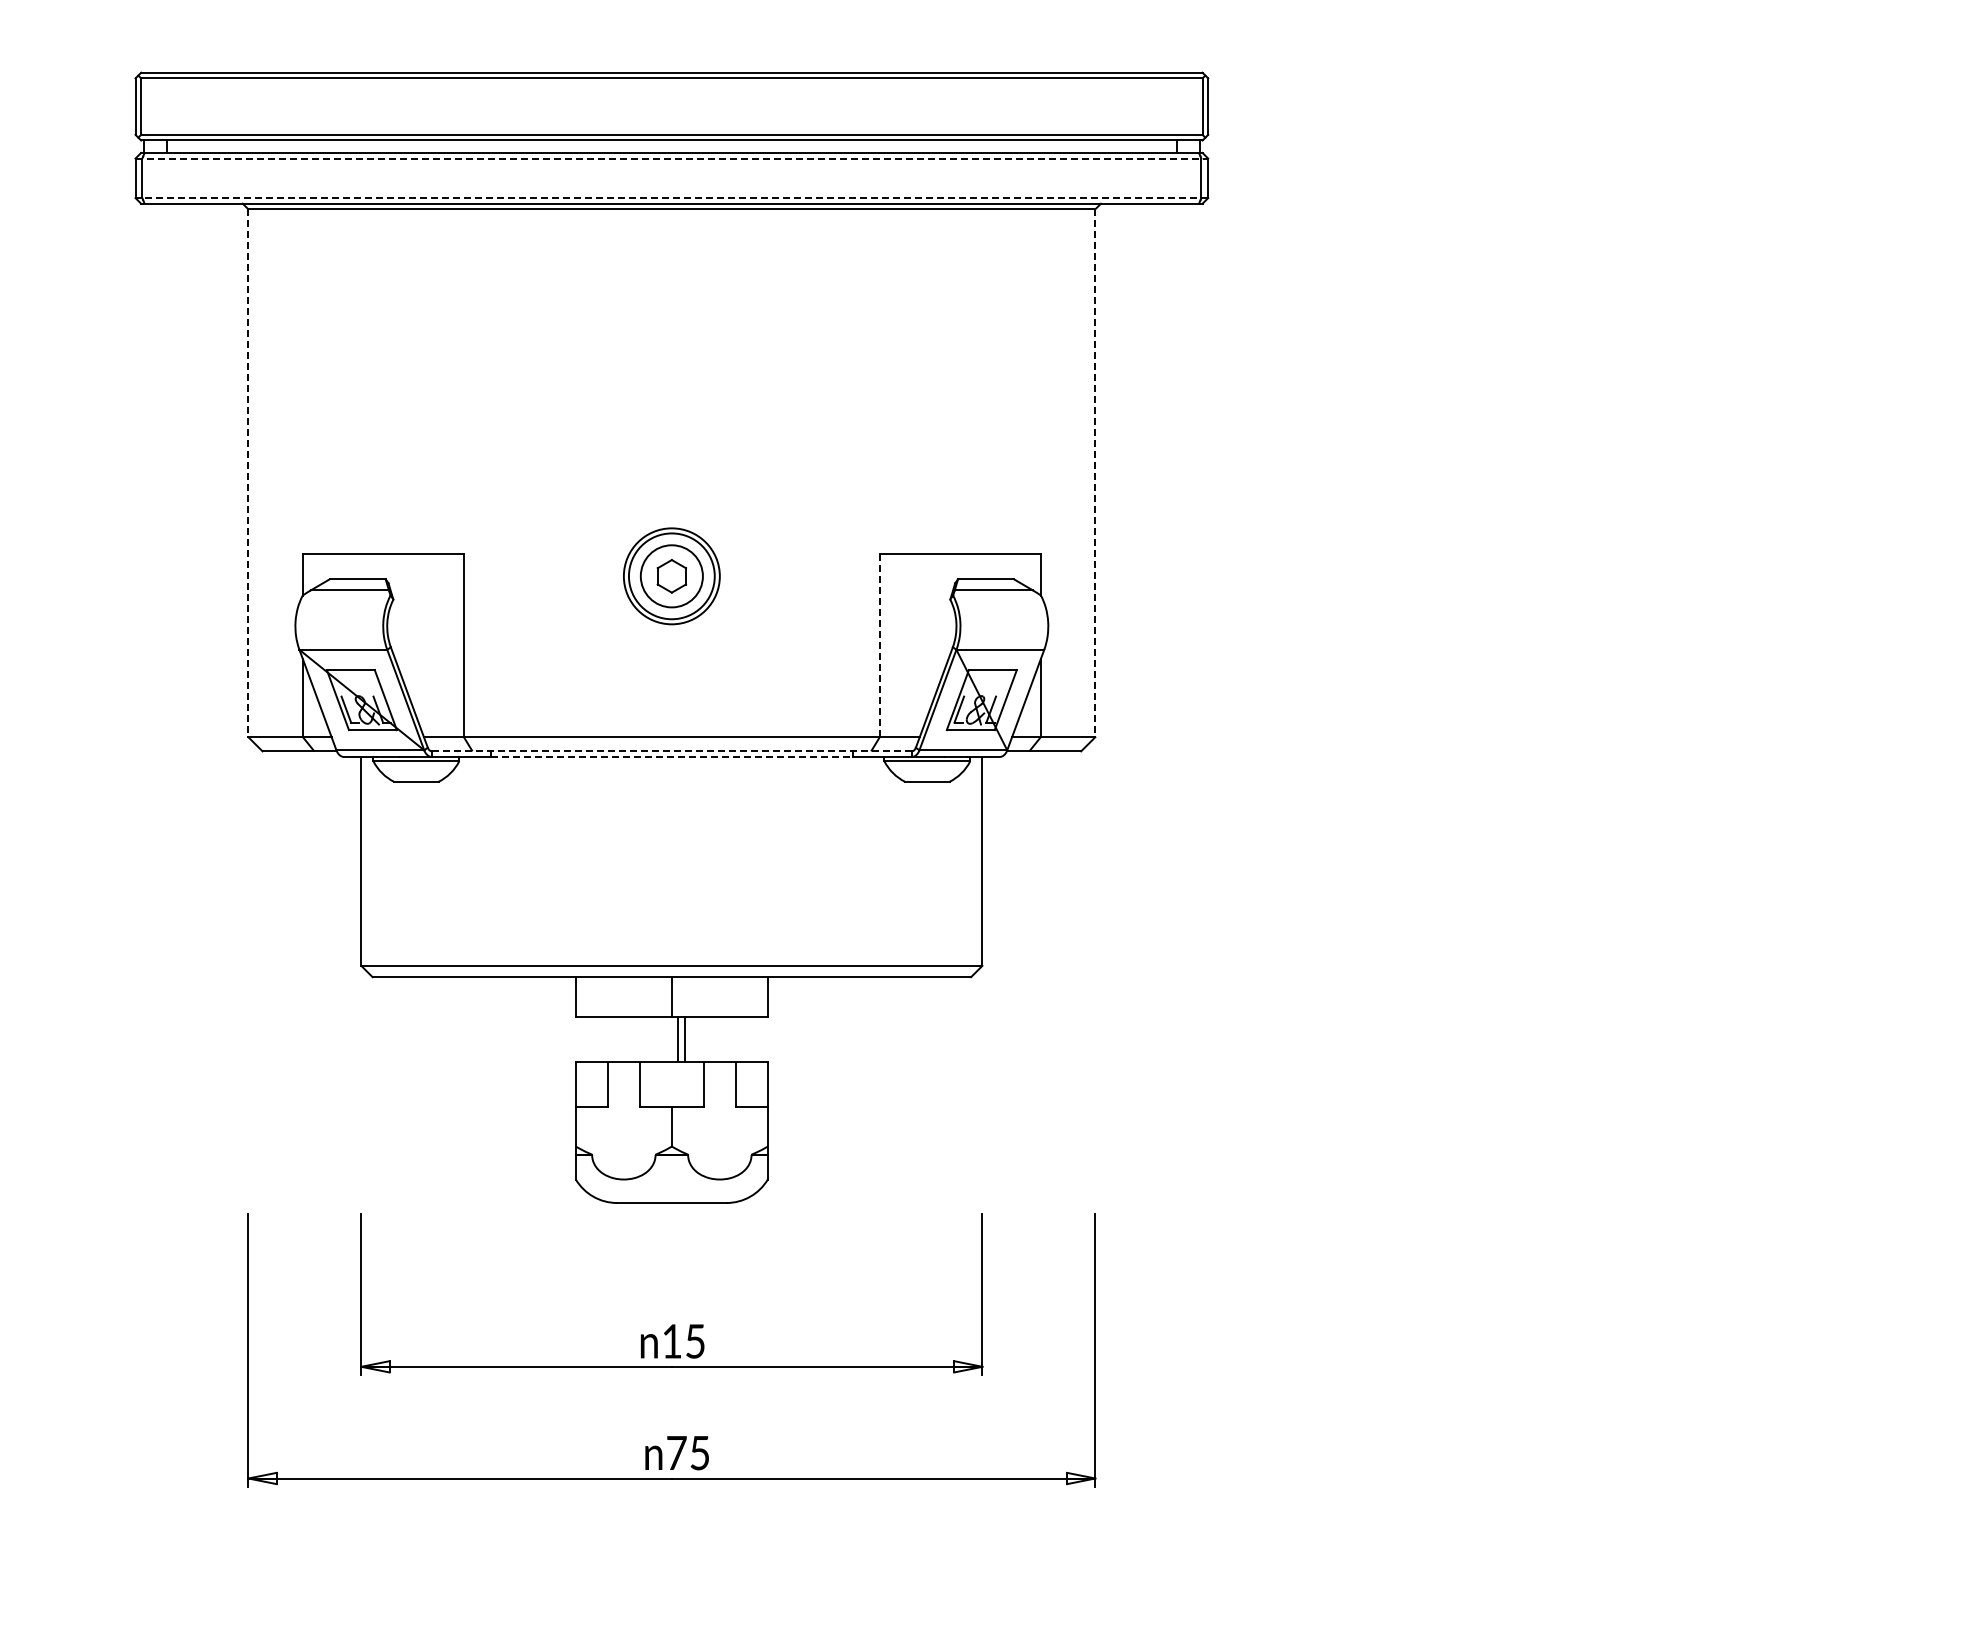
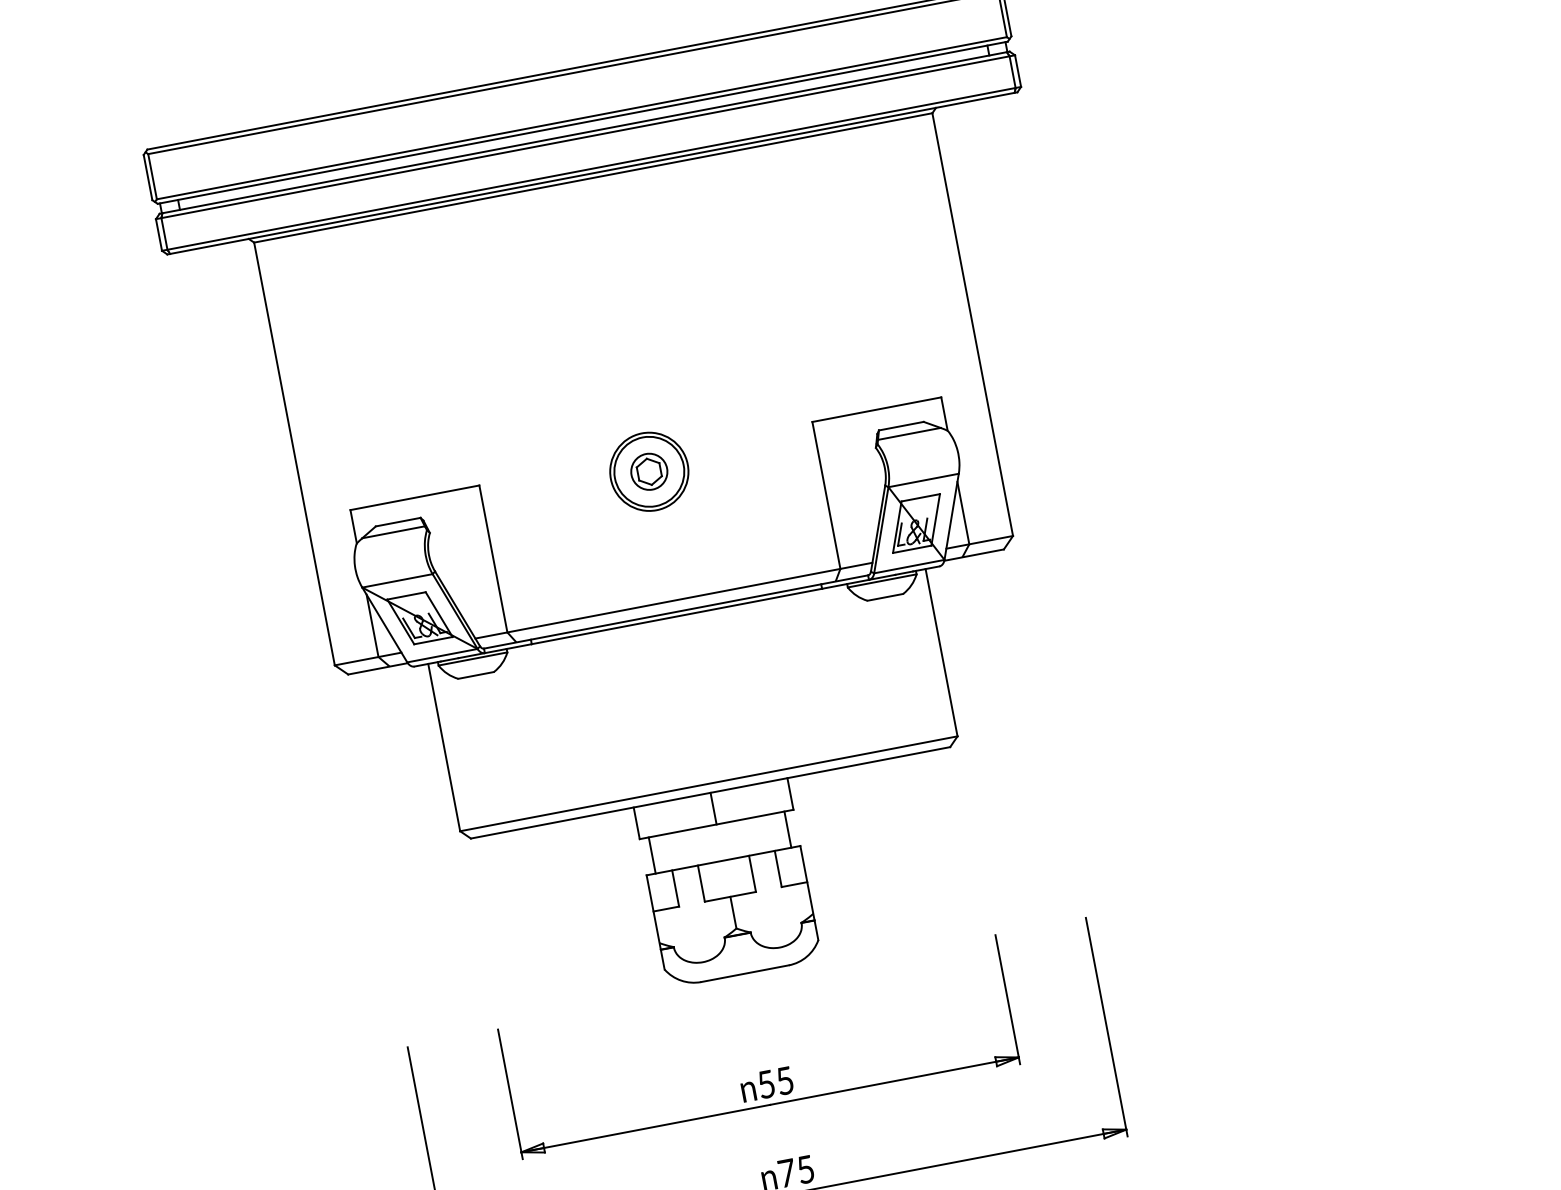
line: (672, 158) -> (586, 137), dashed -> solid
line: (671, 198) -> (591, 169), dashed -> solid
line: (248, 473) -> (294, 454), dashed -> solid
line: (1095, 473) -> (972, 324), dashed -> solid
circle: (671, 576) -> (649, 471), size x0.71
line: (879, 645) -> (826, 495), dashed -> solid
line: (671, 751) -> (675, 612), dashed -> solid
line: (672, 757) -> (677, 616), dashed -> solid
line: (677, 1038) -> (787, 829), moved
line: (685, 1038) -> (652, 854), moved
text: (672, 1341) -> (766, 1084), 15 -> 55

